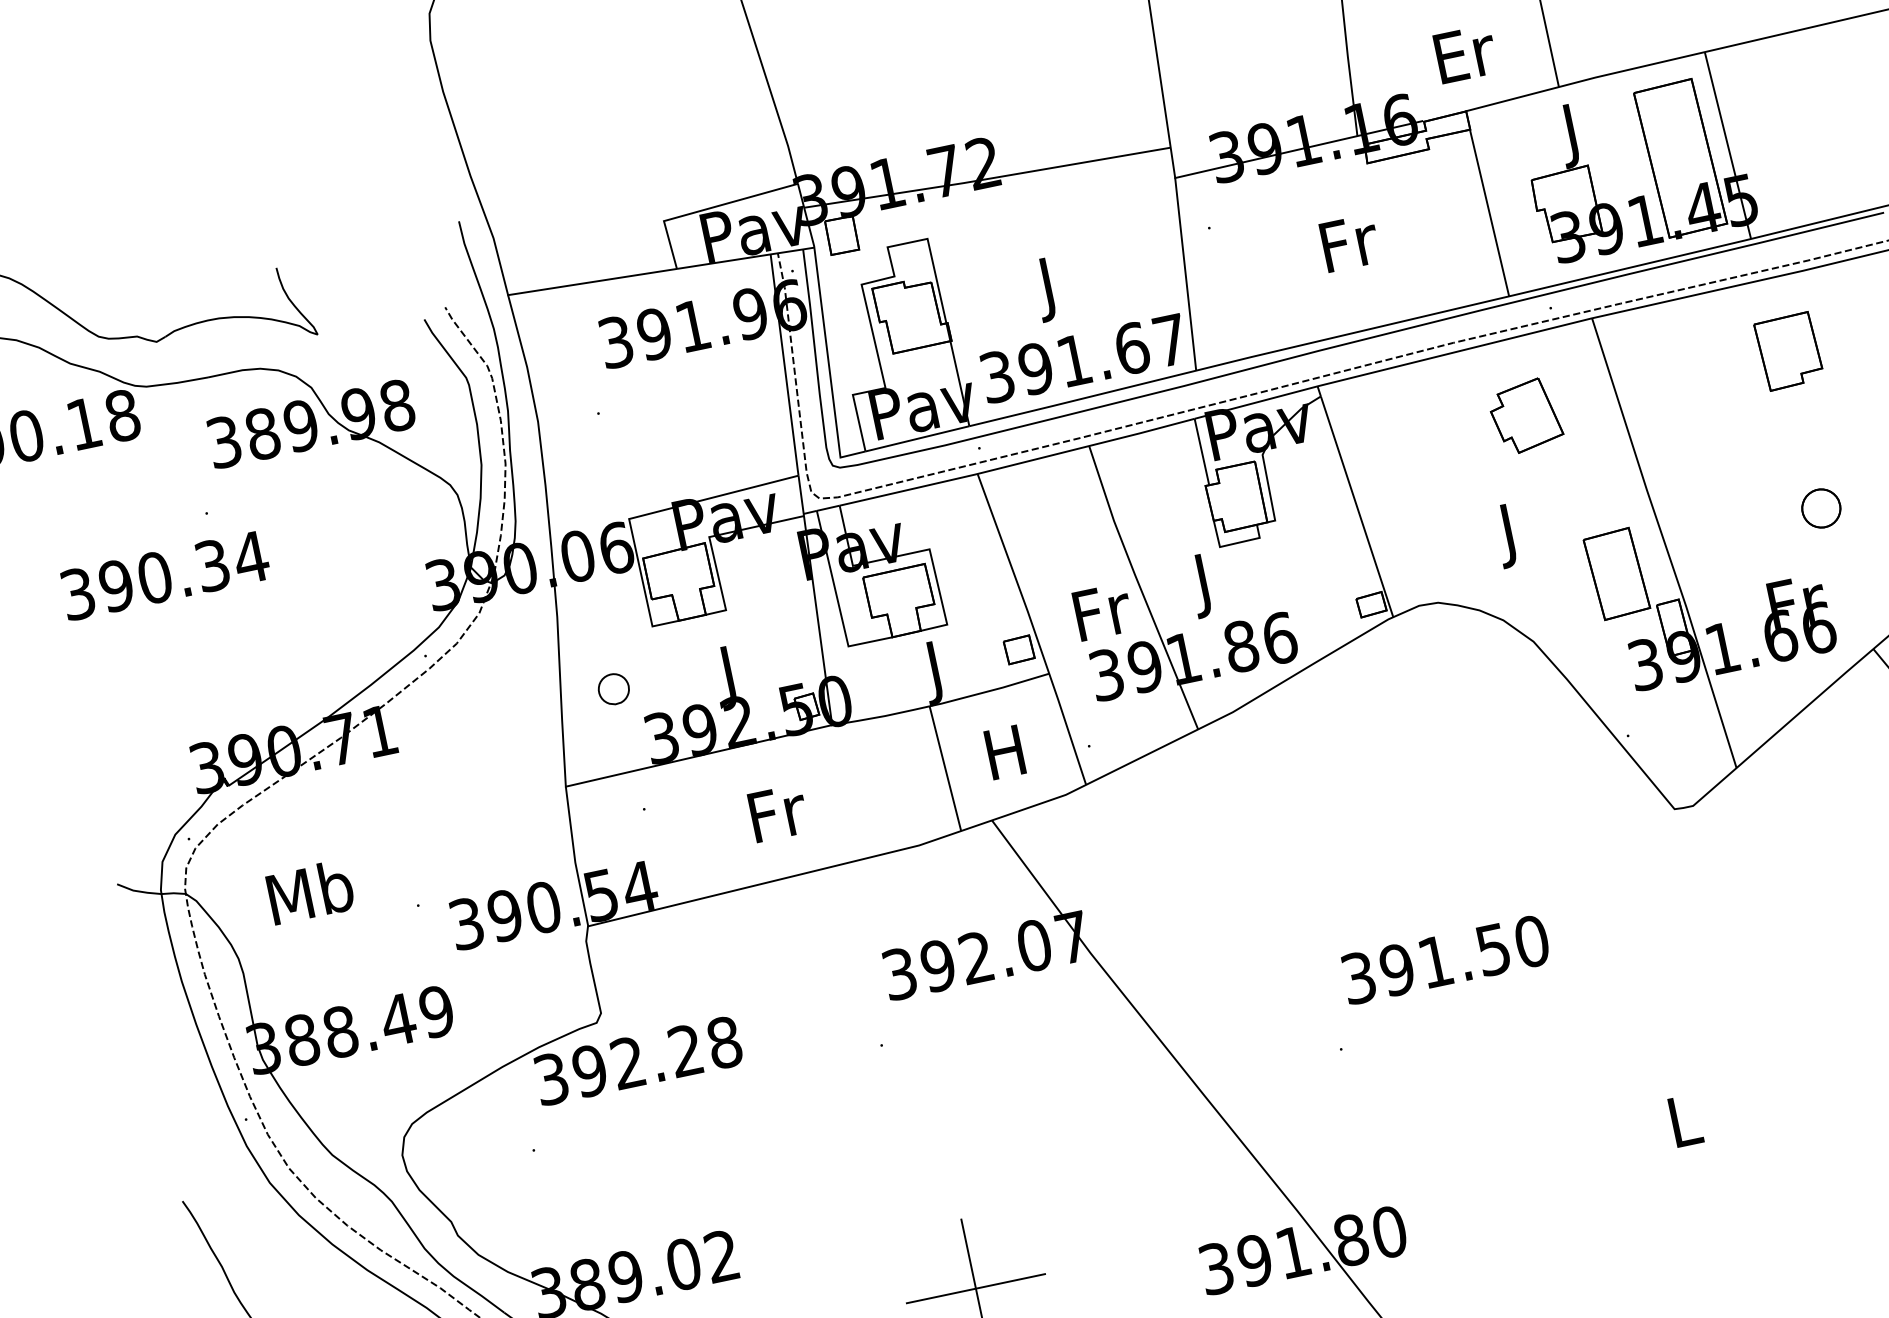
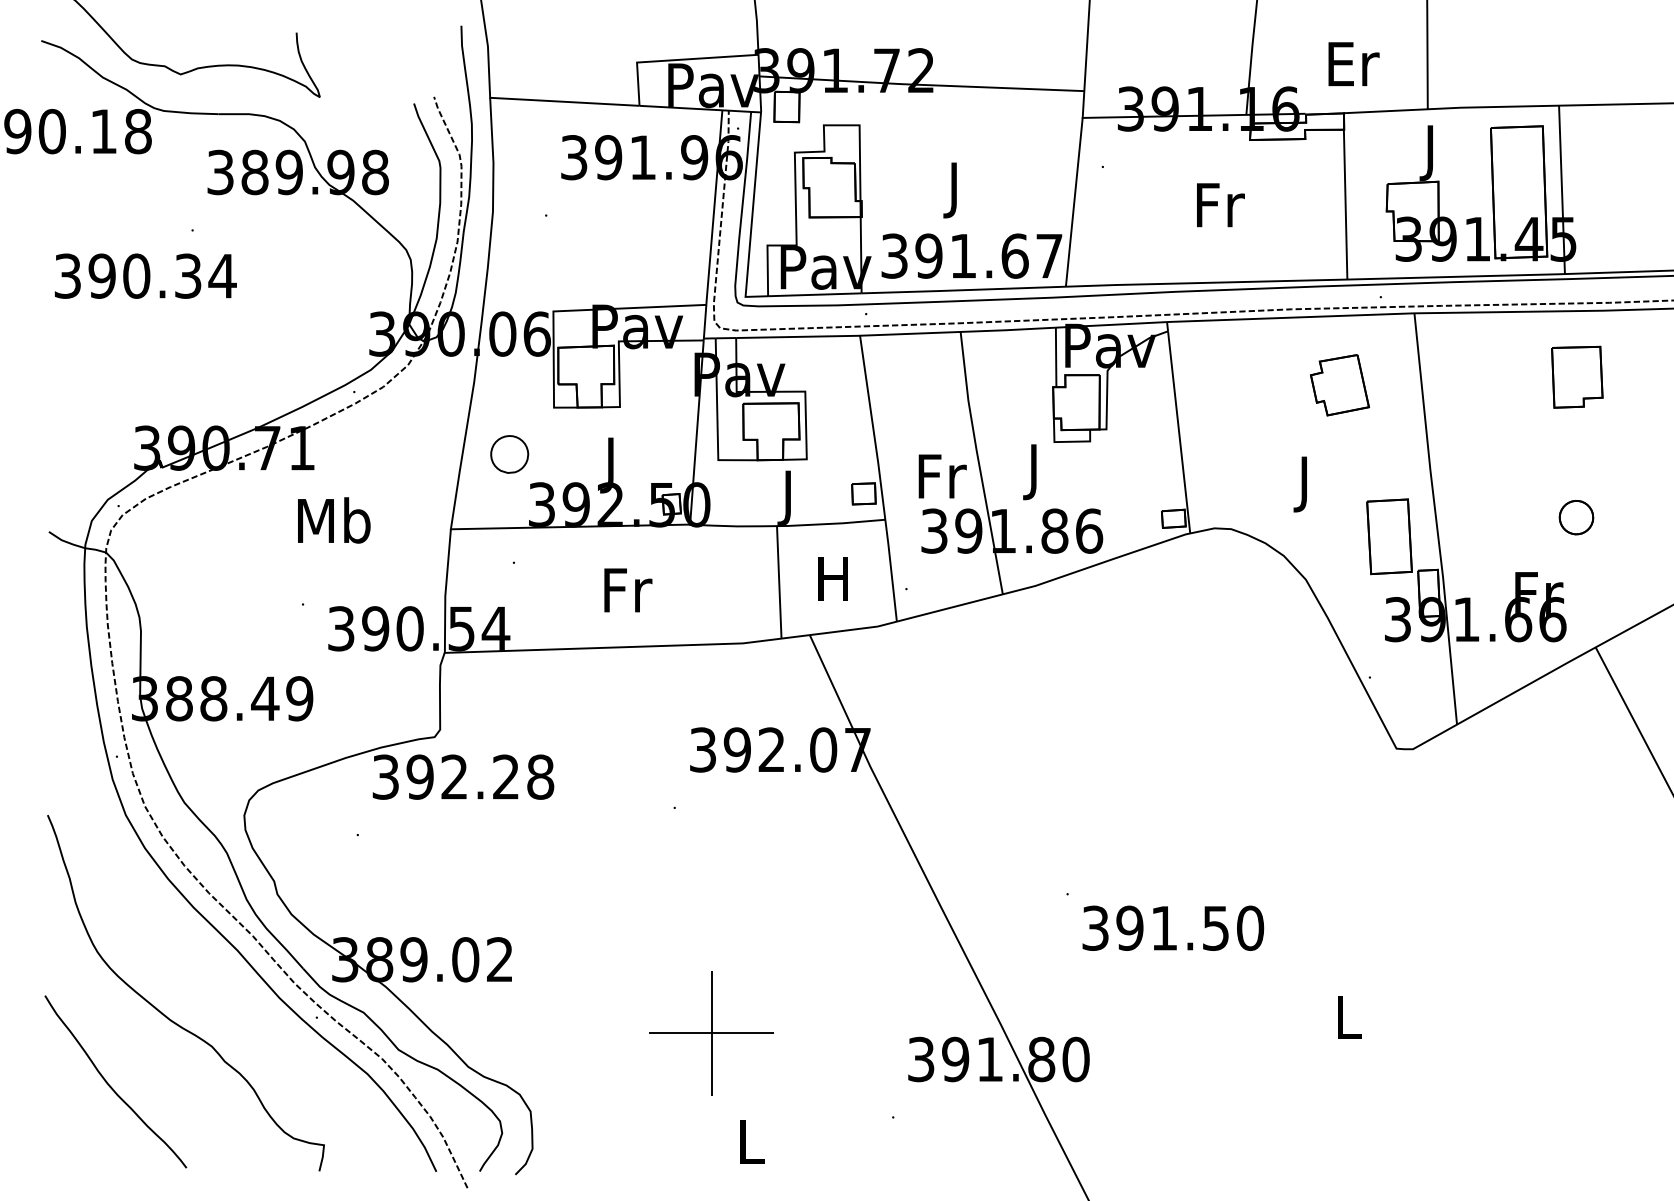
part: (613, 689) -> (509, 454), size x1.4
text: (310, 892) -> (334, 520), moved
text: (1445, 958) -> (1173, 927), moved

